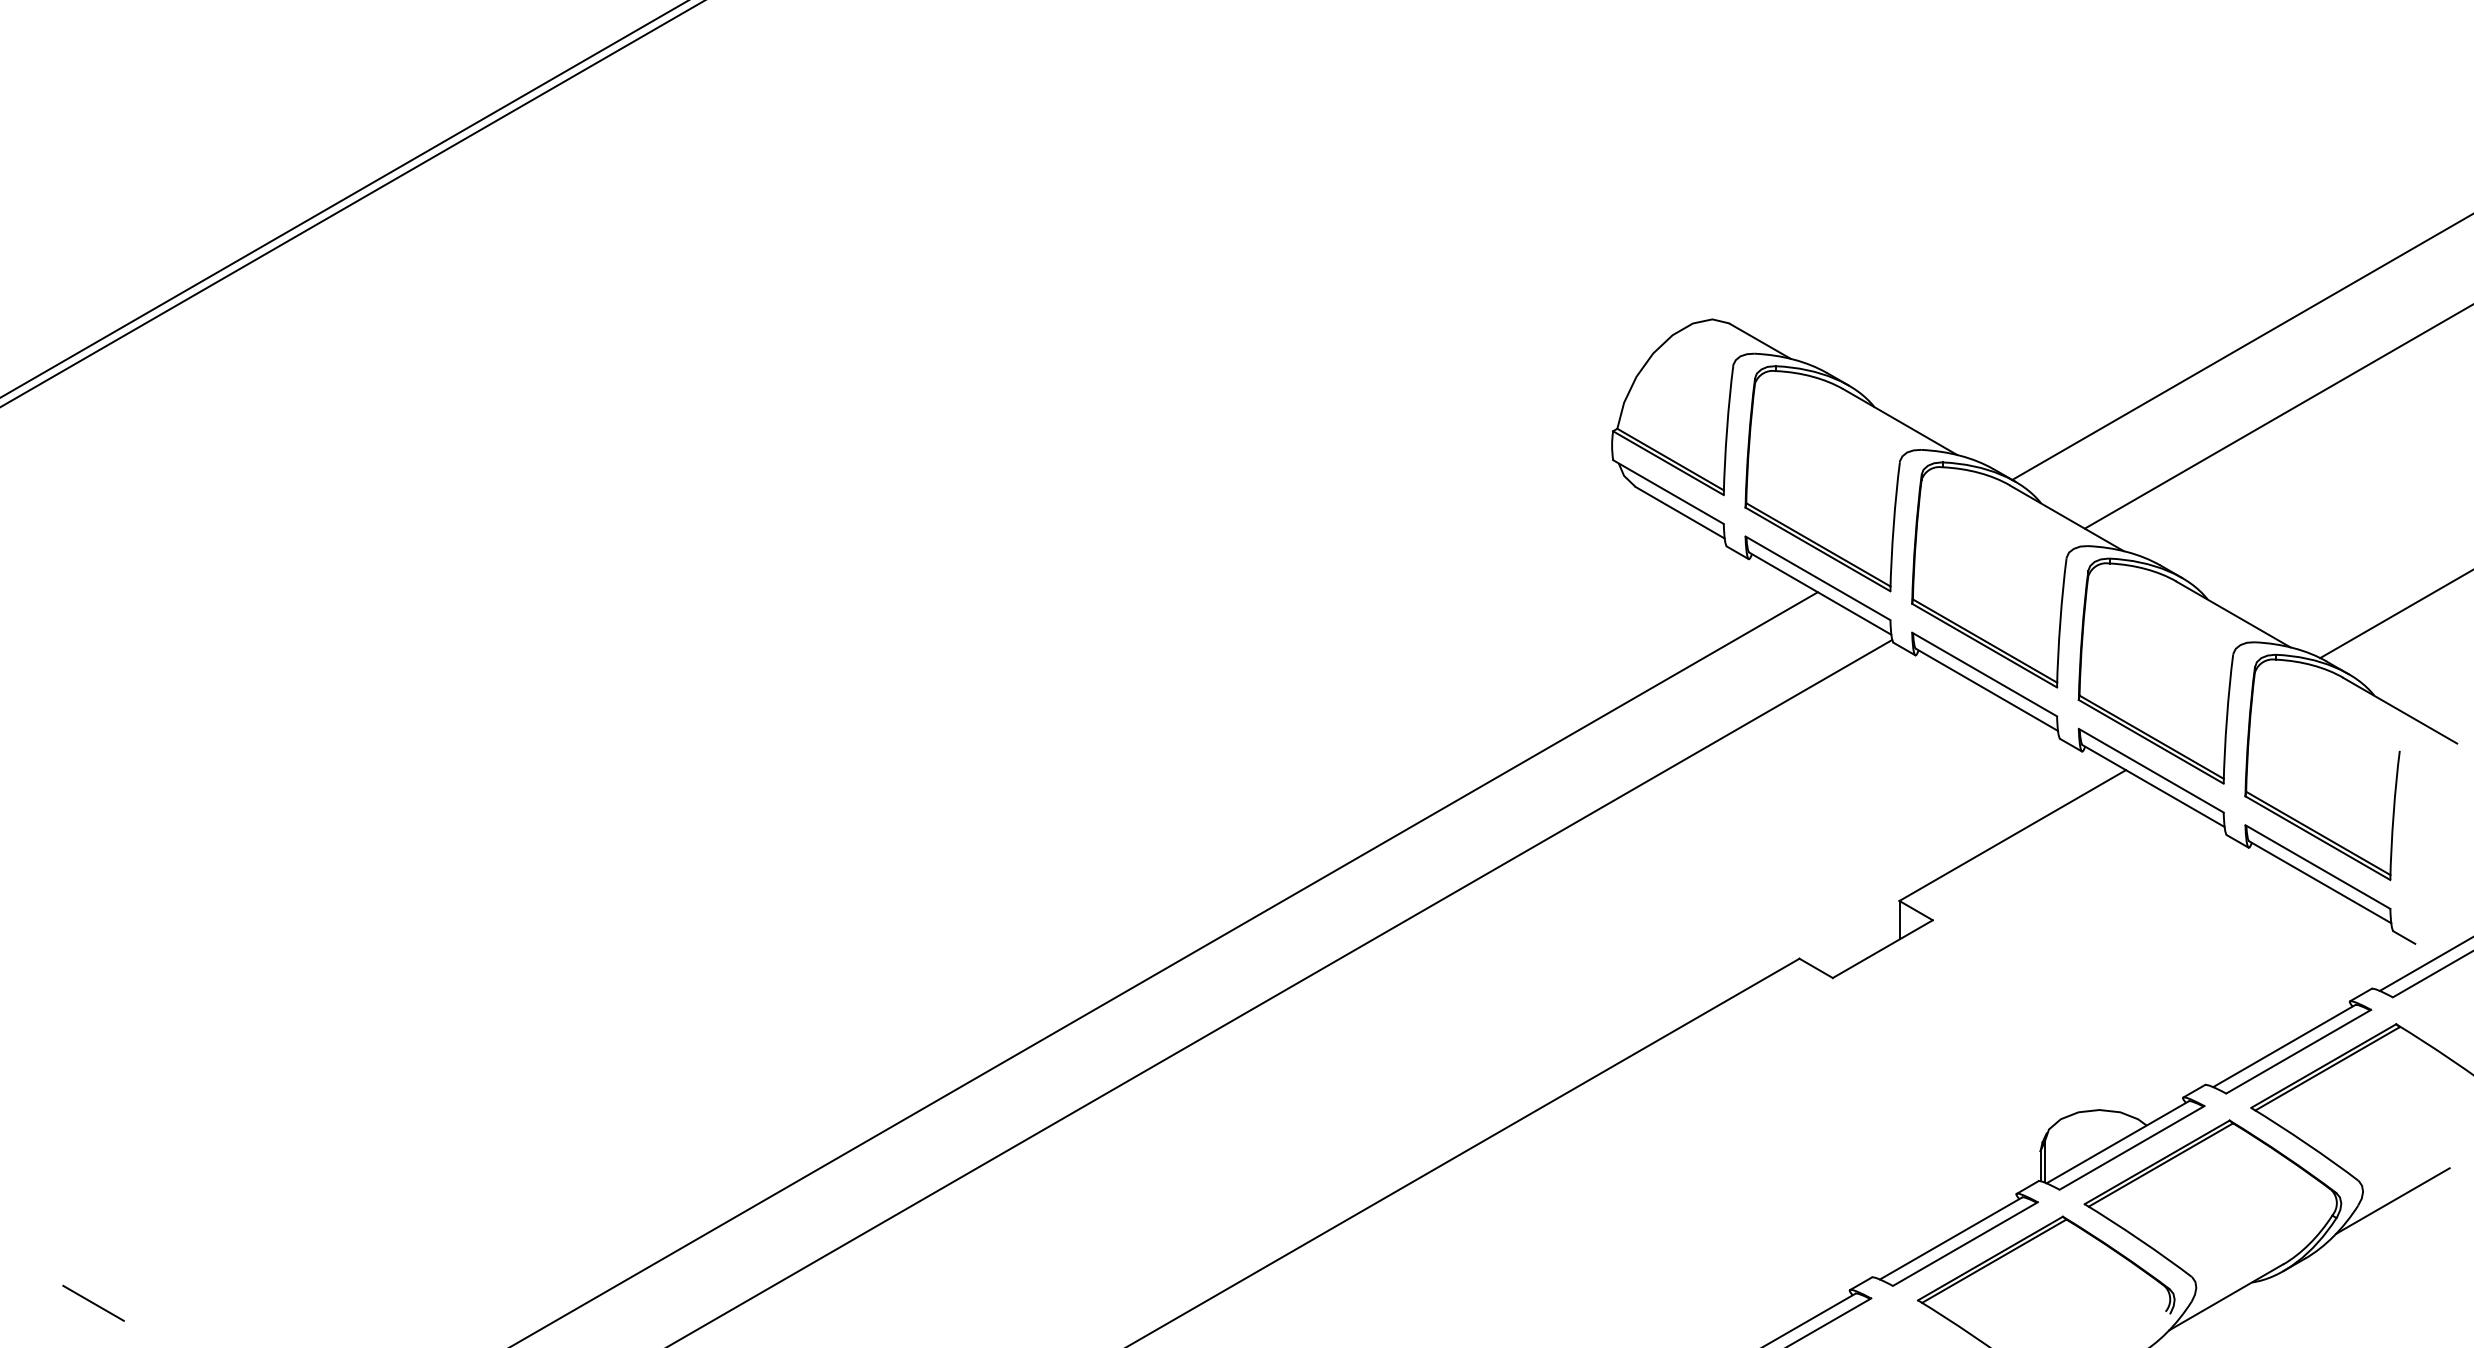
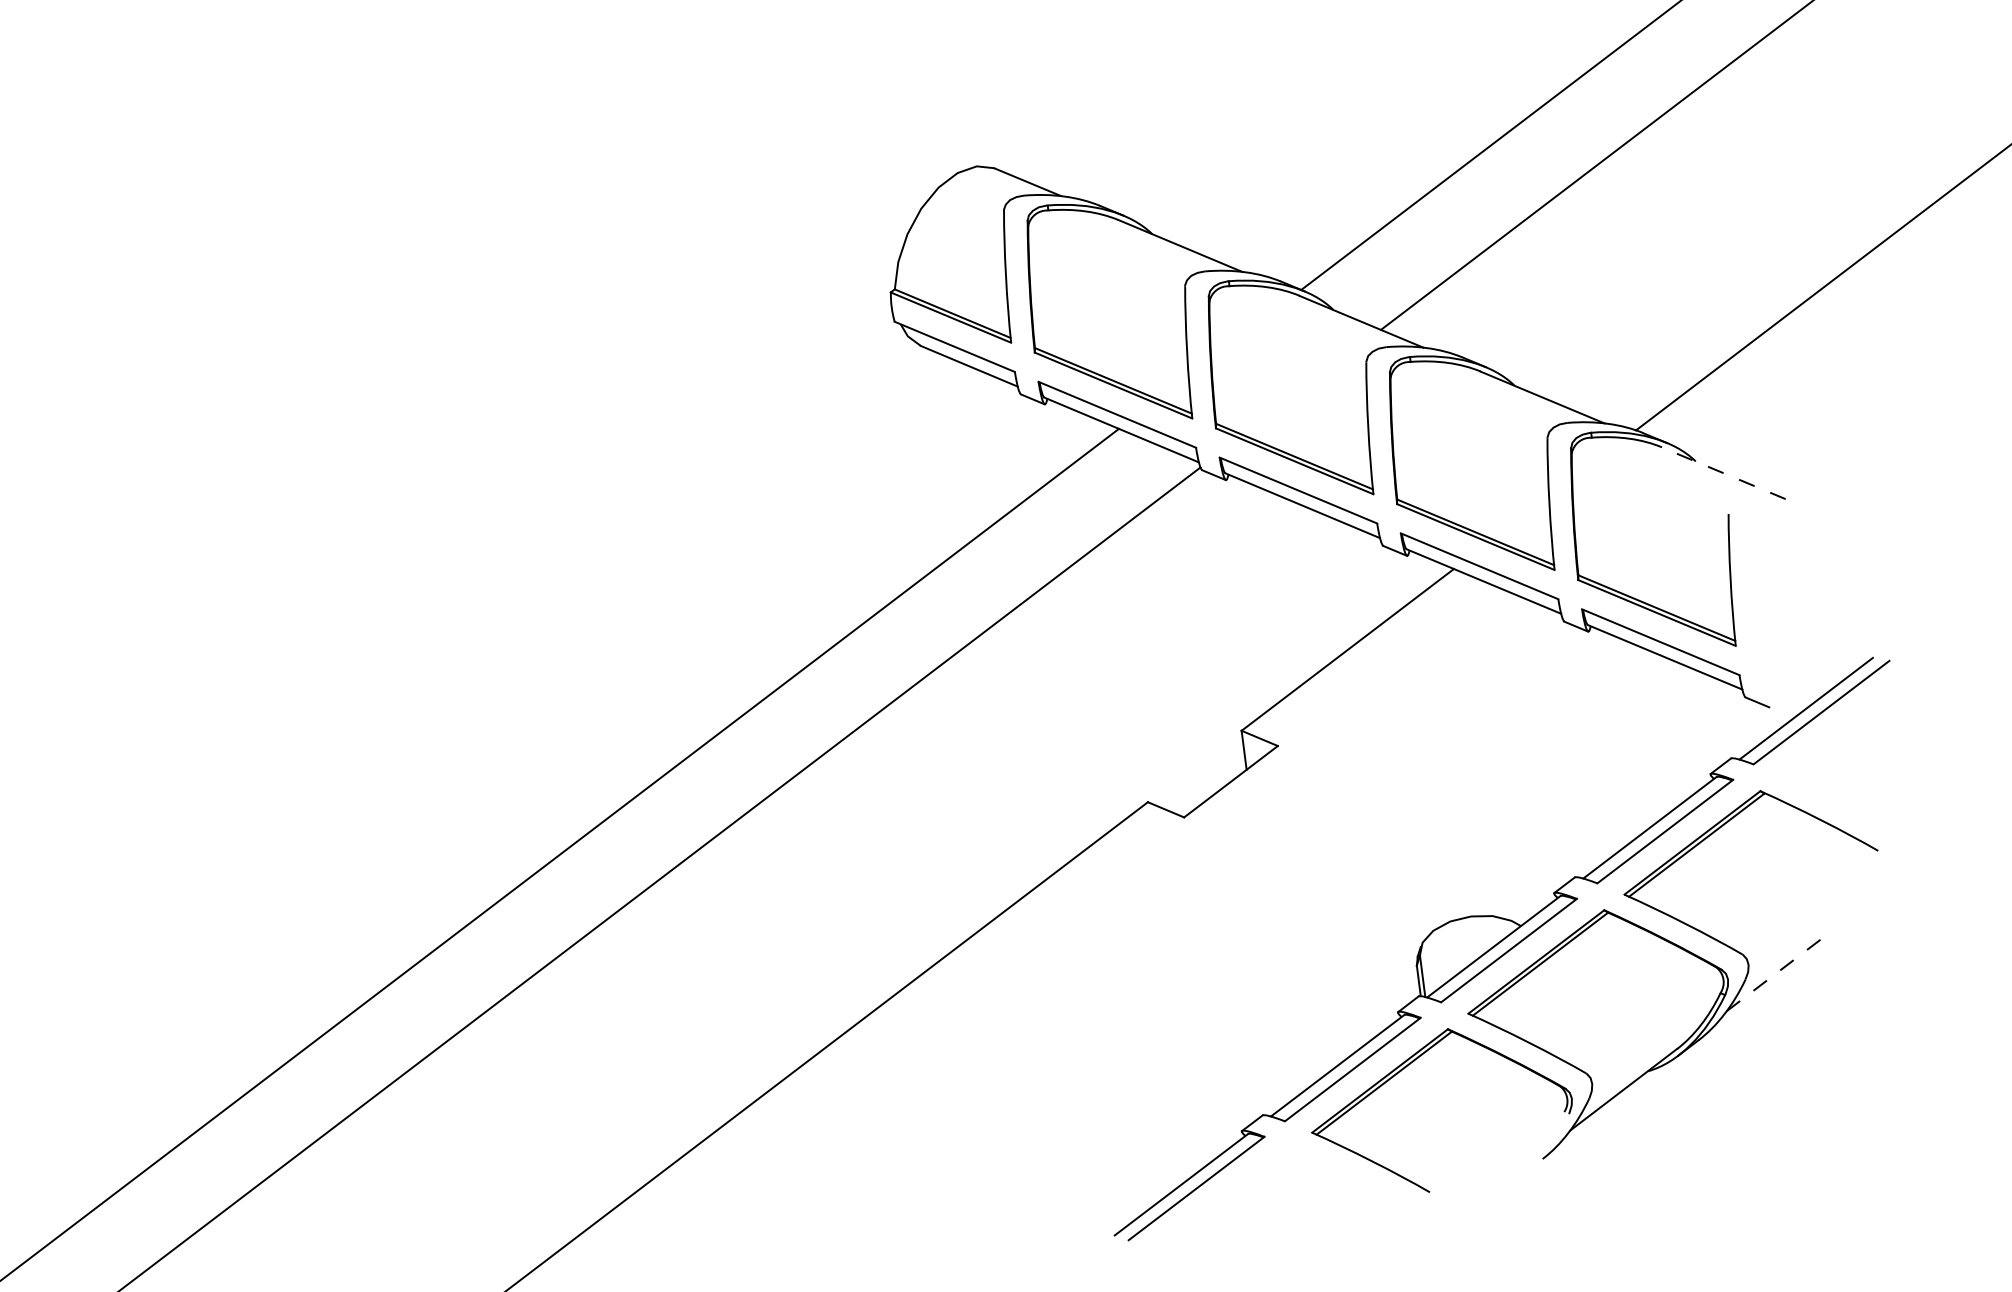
line: (2400, 710) -> (1724, 473), solid -> dashed
line: (2392, 1201) -> (1779, 971), solid -> dashed

